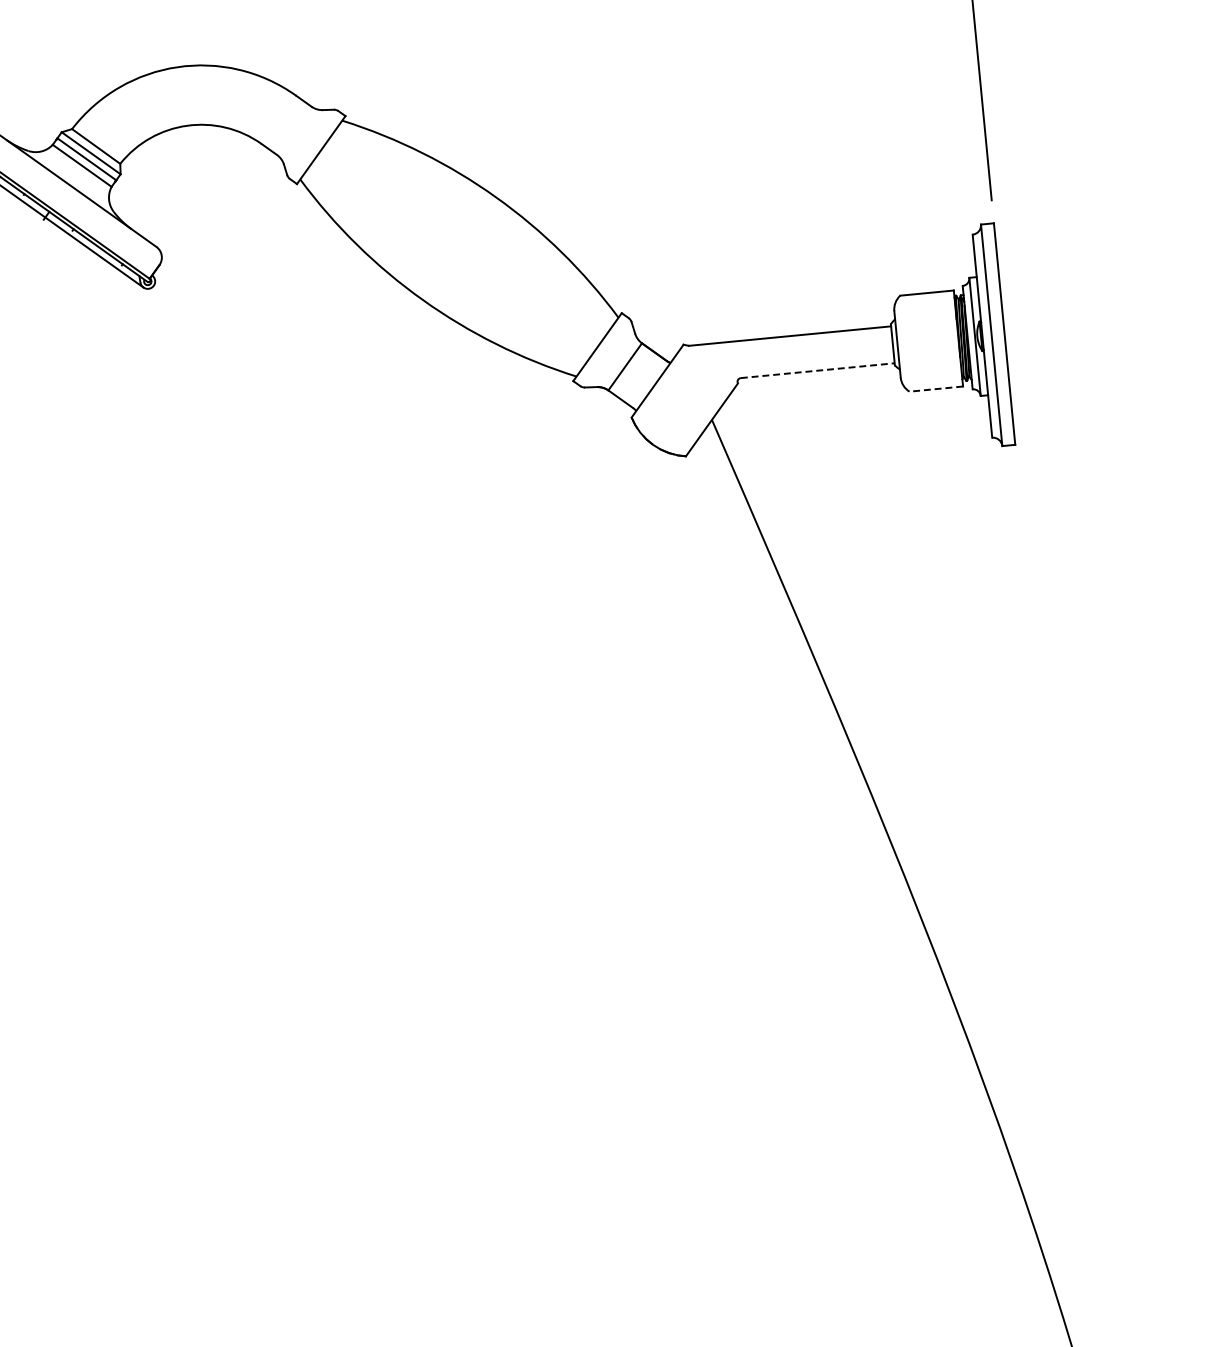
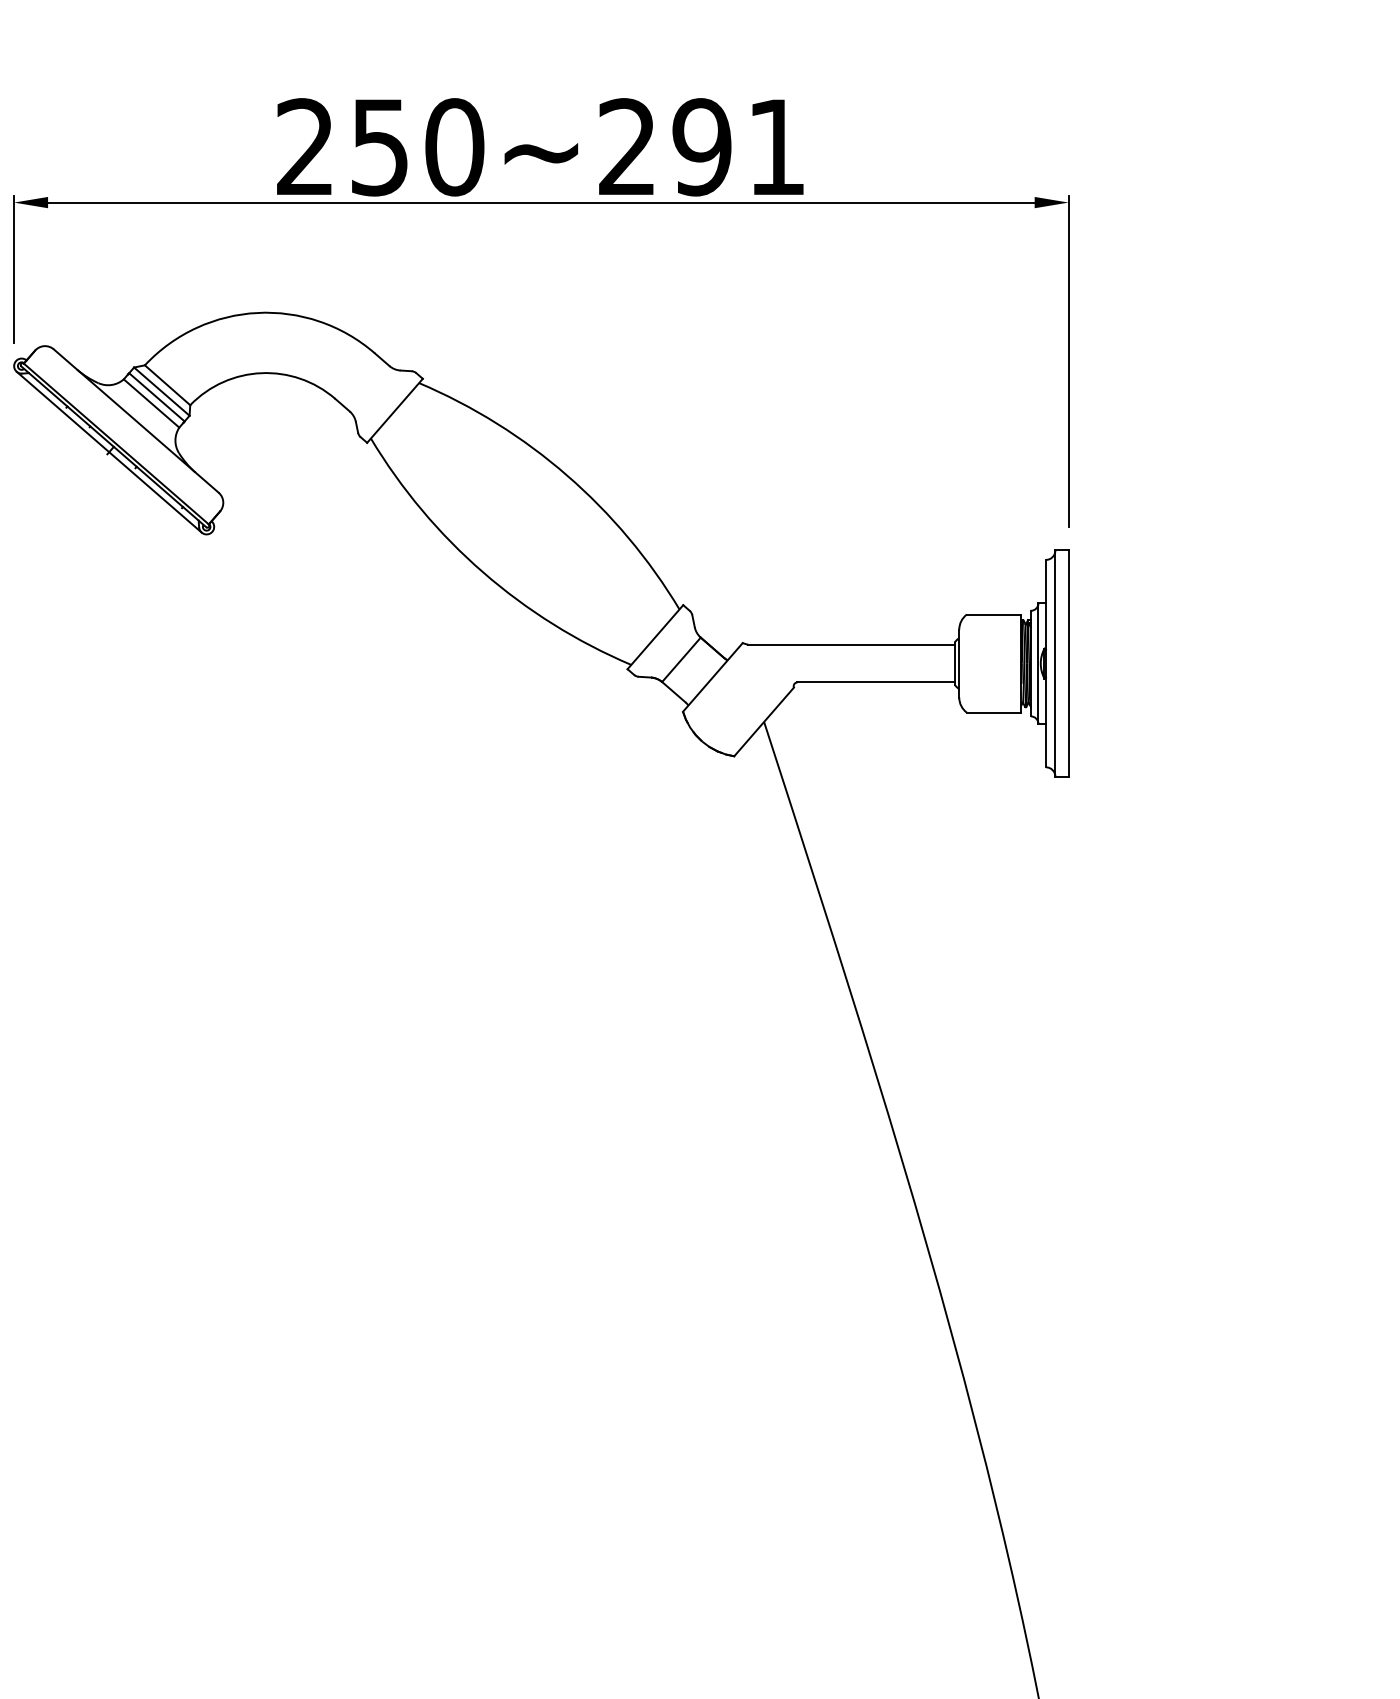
line: (817, 370) -> (875, 682), dashed -> solid
line: (935, 389) -> (993, 712), dashed -> solid

